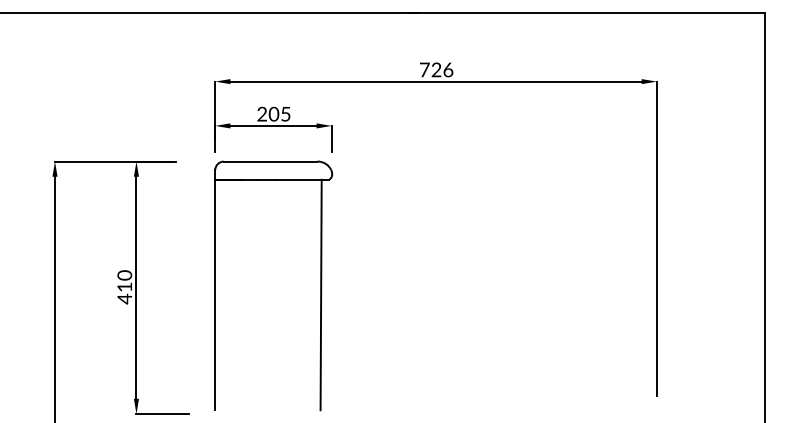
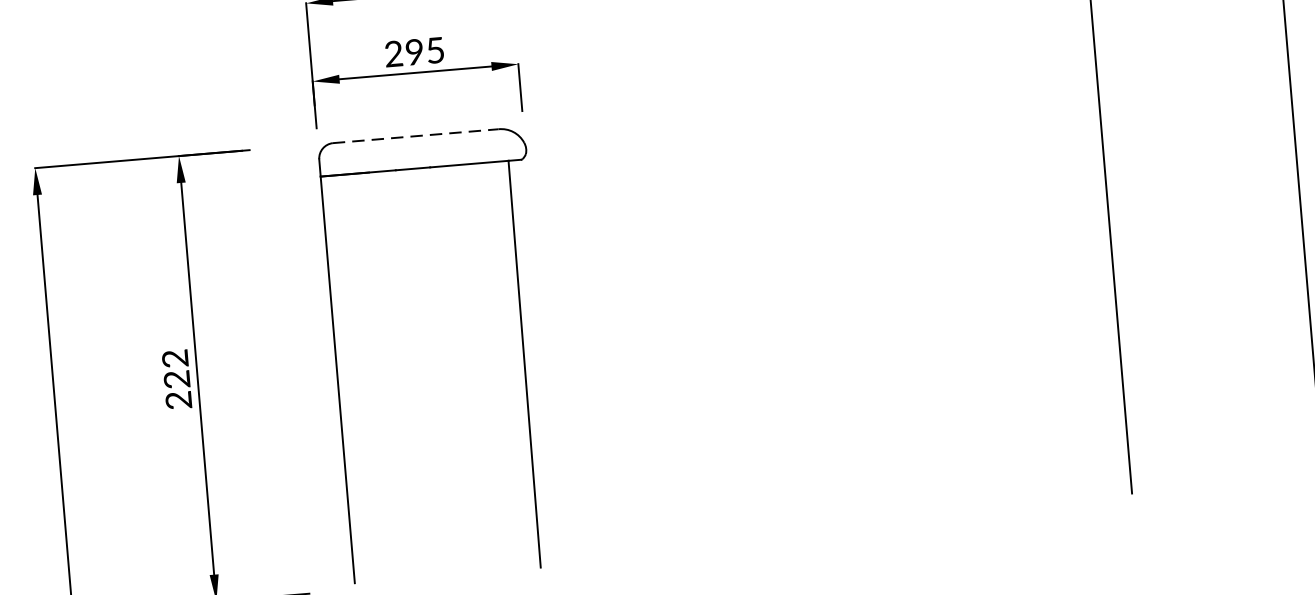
text: (273, 114) -> (413, 52), 205 -> 295
line: (270, 161) -> (415, 136), solid -> dashed
text: (124, 287) -> (176, 380), 410 -> 222

